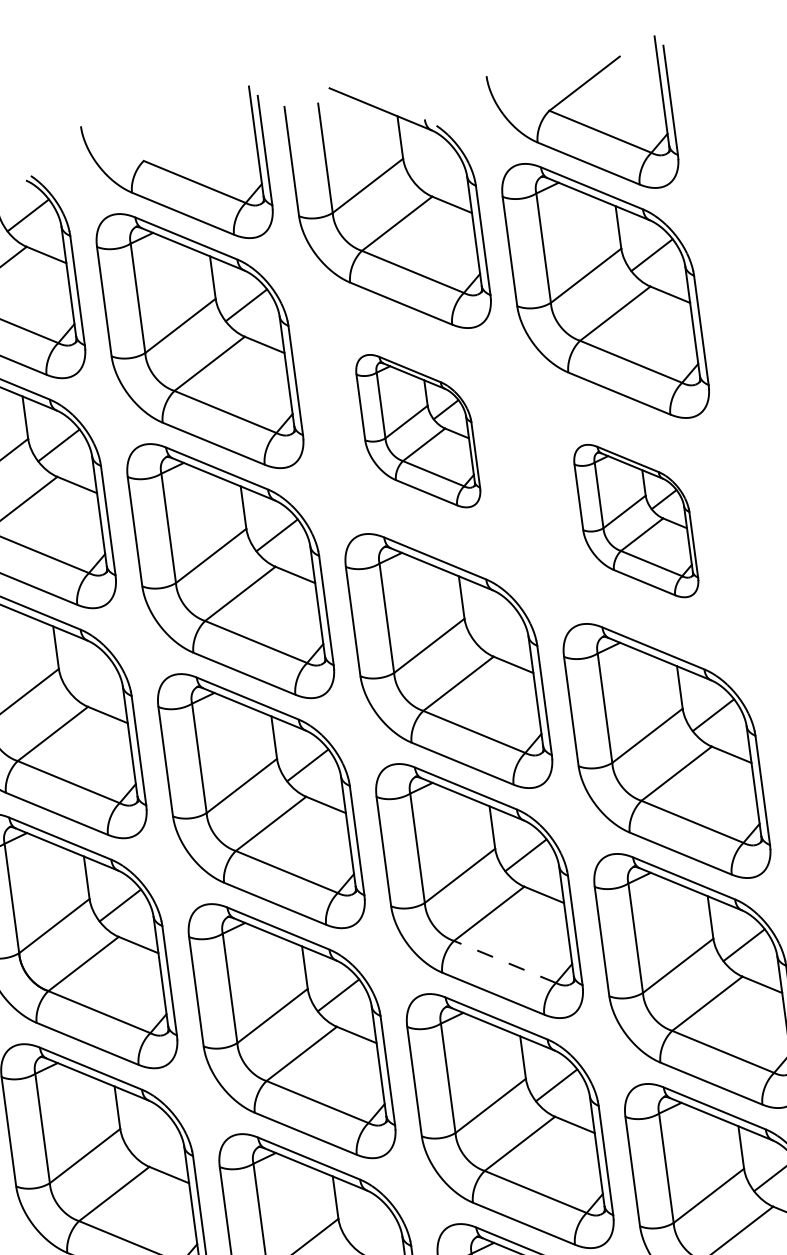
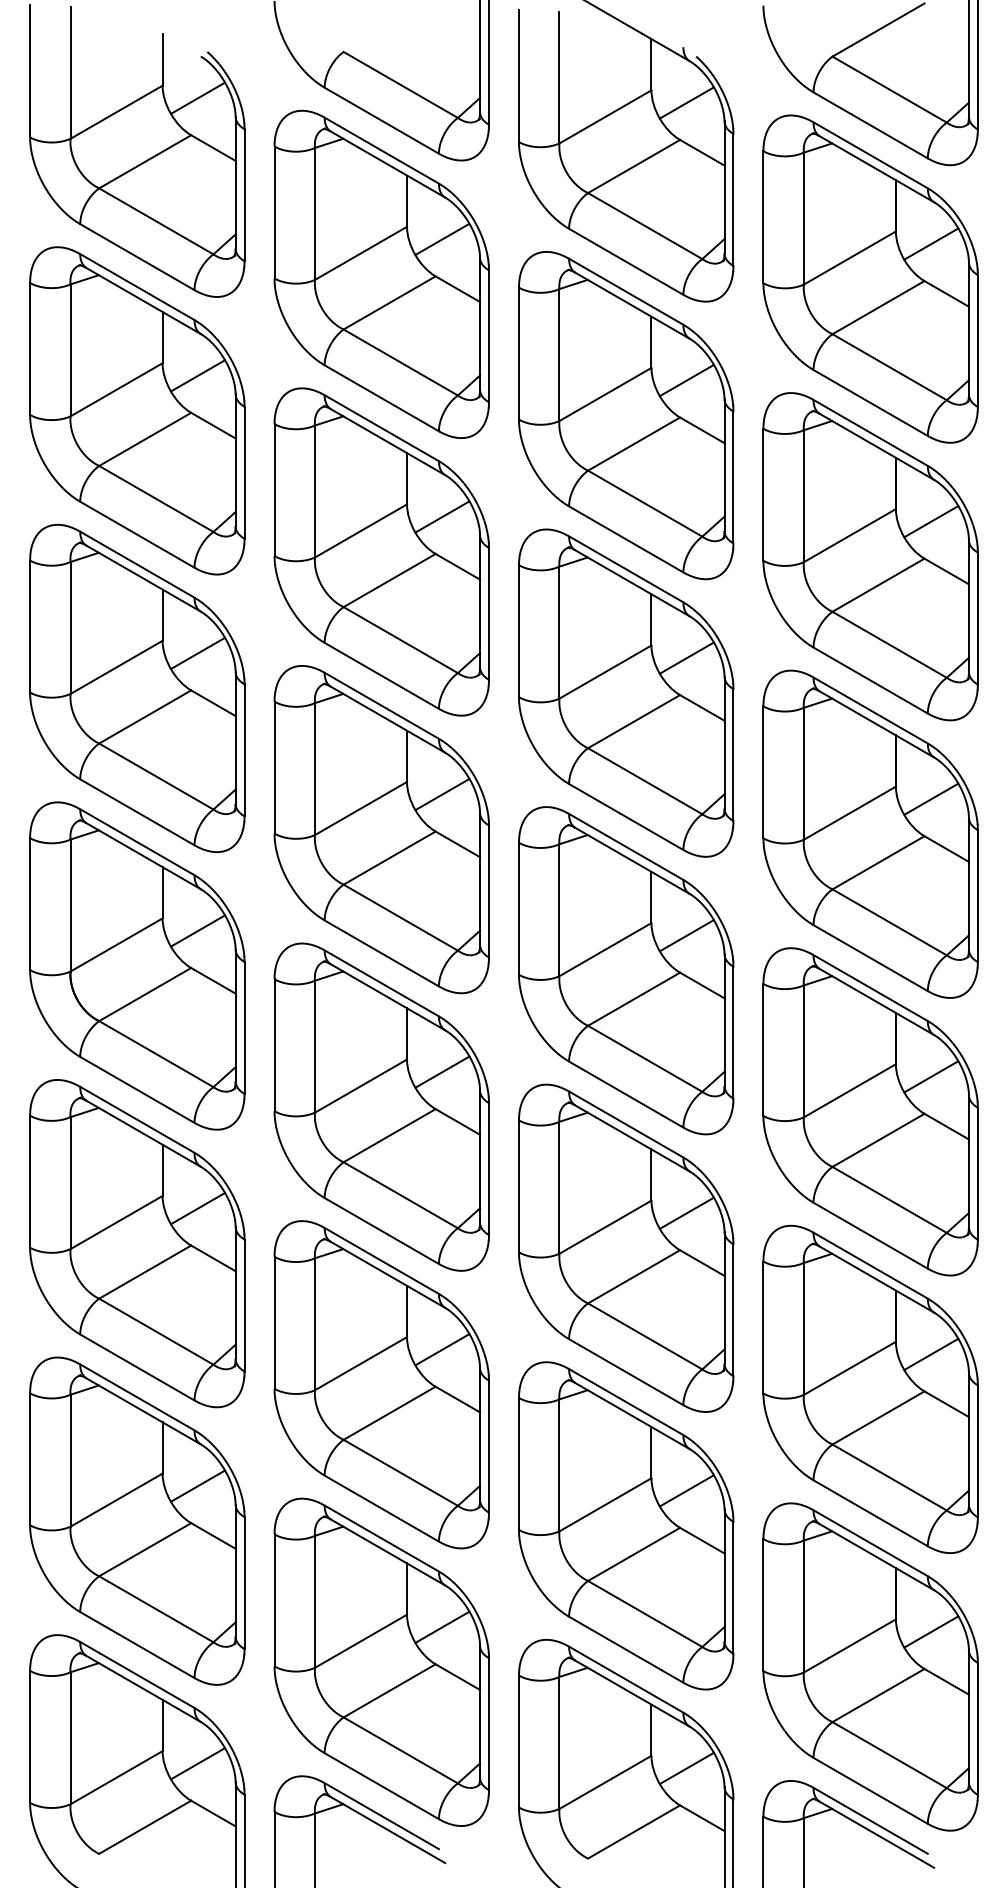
line: (433, 164) -> (686, 102), added
part: (418, 430) -> (626, 415), size x1.67
part: (636, 520) -> (870, 556), size x1.67
line: (494, 624) -> (686, 657), added
line: (89, 675) -> (197, 653), added
line: (505, 961) -> (645, 1058), dashed -> solid
line: (150, 1135) -> (197, 1208), added
line: (369, 1225) -> (442, 1349), added

